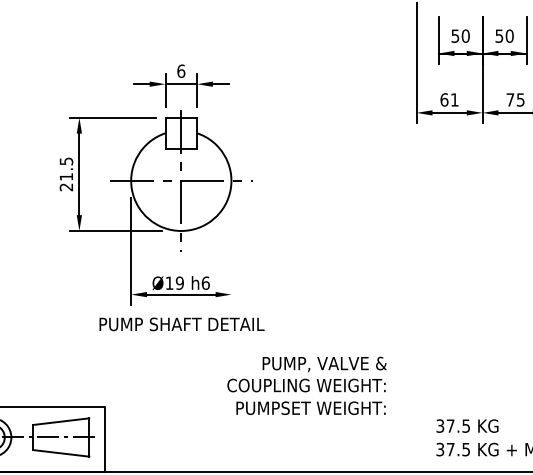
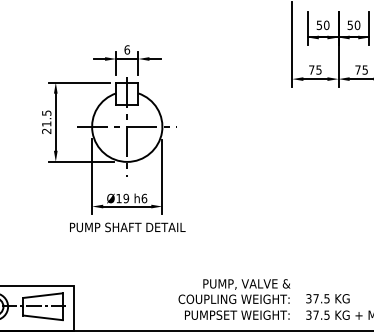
text: (449, 99) -> (315, 69), 61 -> 75
line: (231, 251) -> (162, 176), added
text: (307, 385) -> (234, 299), moved

